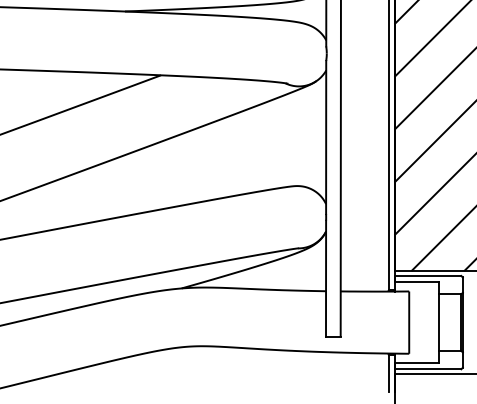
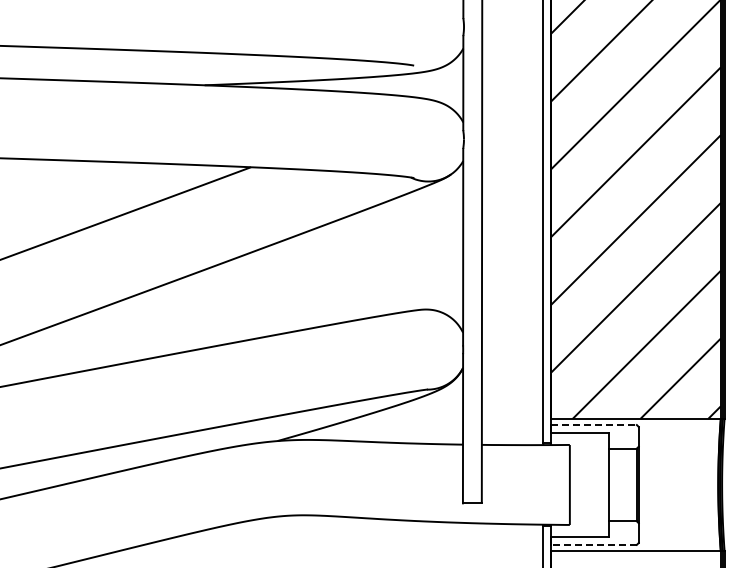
line: (427, 276) -> (593, 425), solid -> dashed
line: (427, 368) -> (593, 544), solid -> dashed

